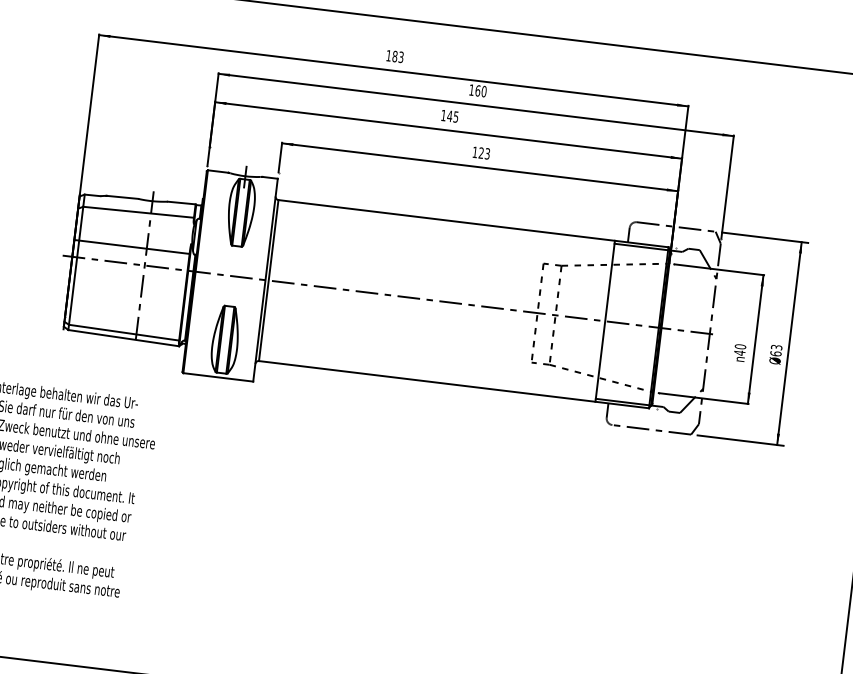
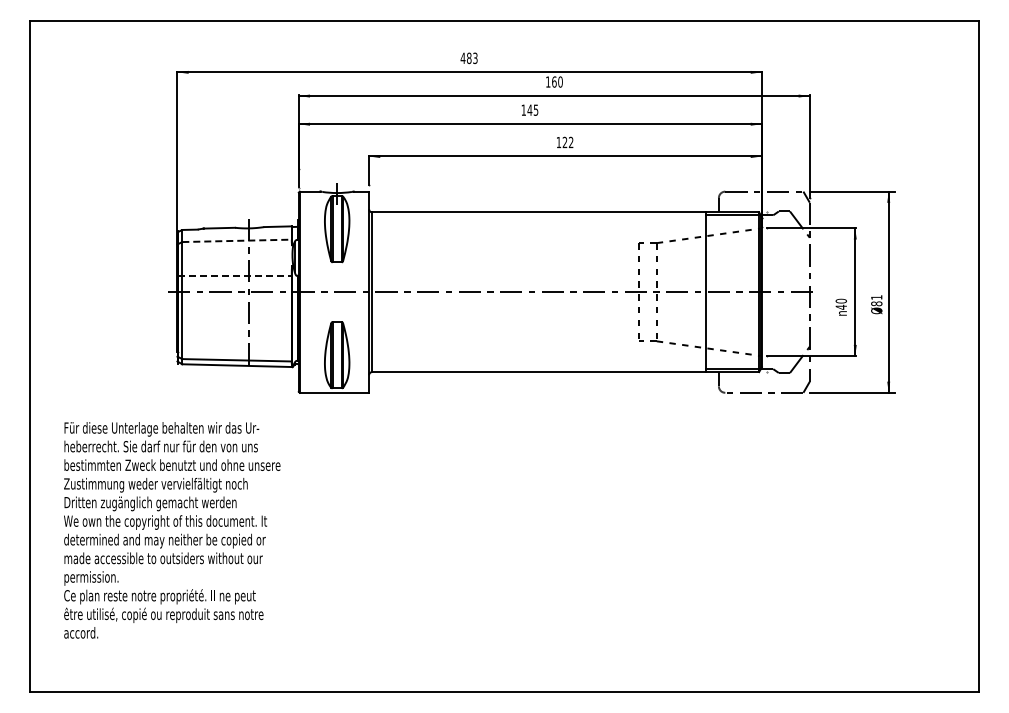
text: (388, 54) -> (462, 57), 183 -> 483
text: (487, 153) -> (571, 142), 123 -> 122
line: (139, 211) -> (237, 240), solid -> dashed
line: (132, 247) -> (235, 275), solid -> dashed
text: (776, 350) -> (876, 300), 63 -> 81

